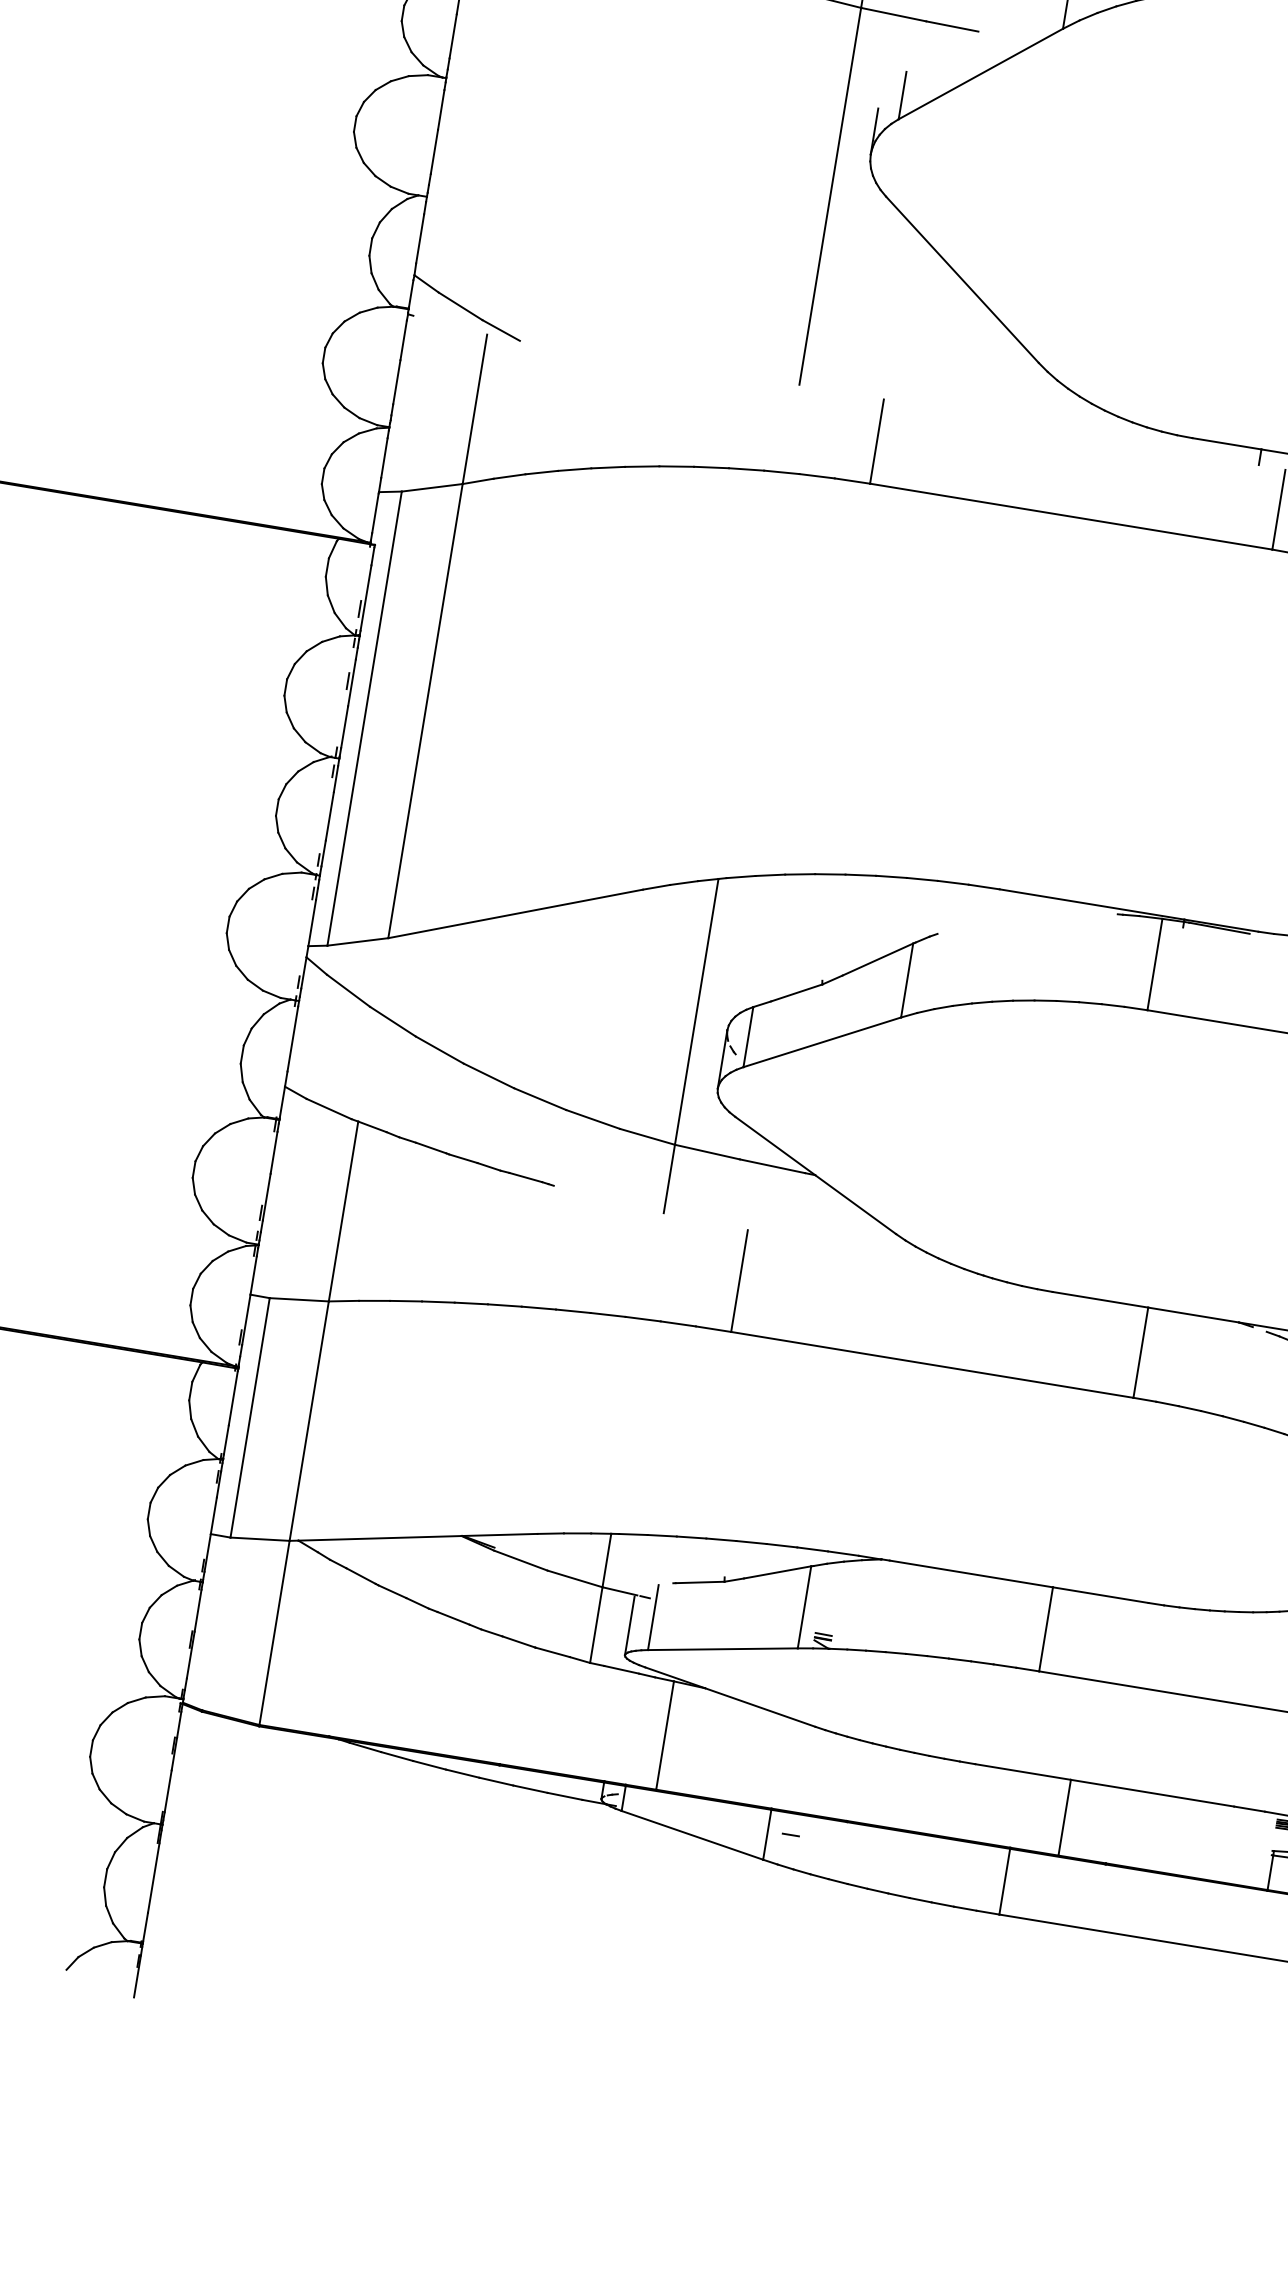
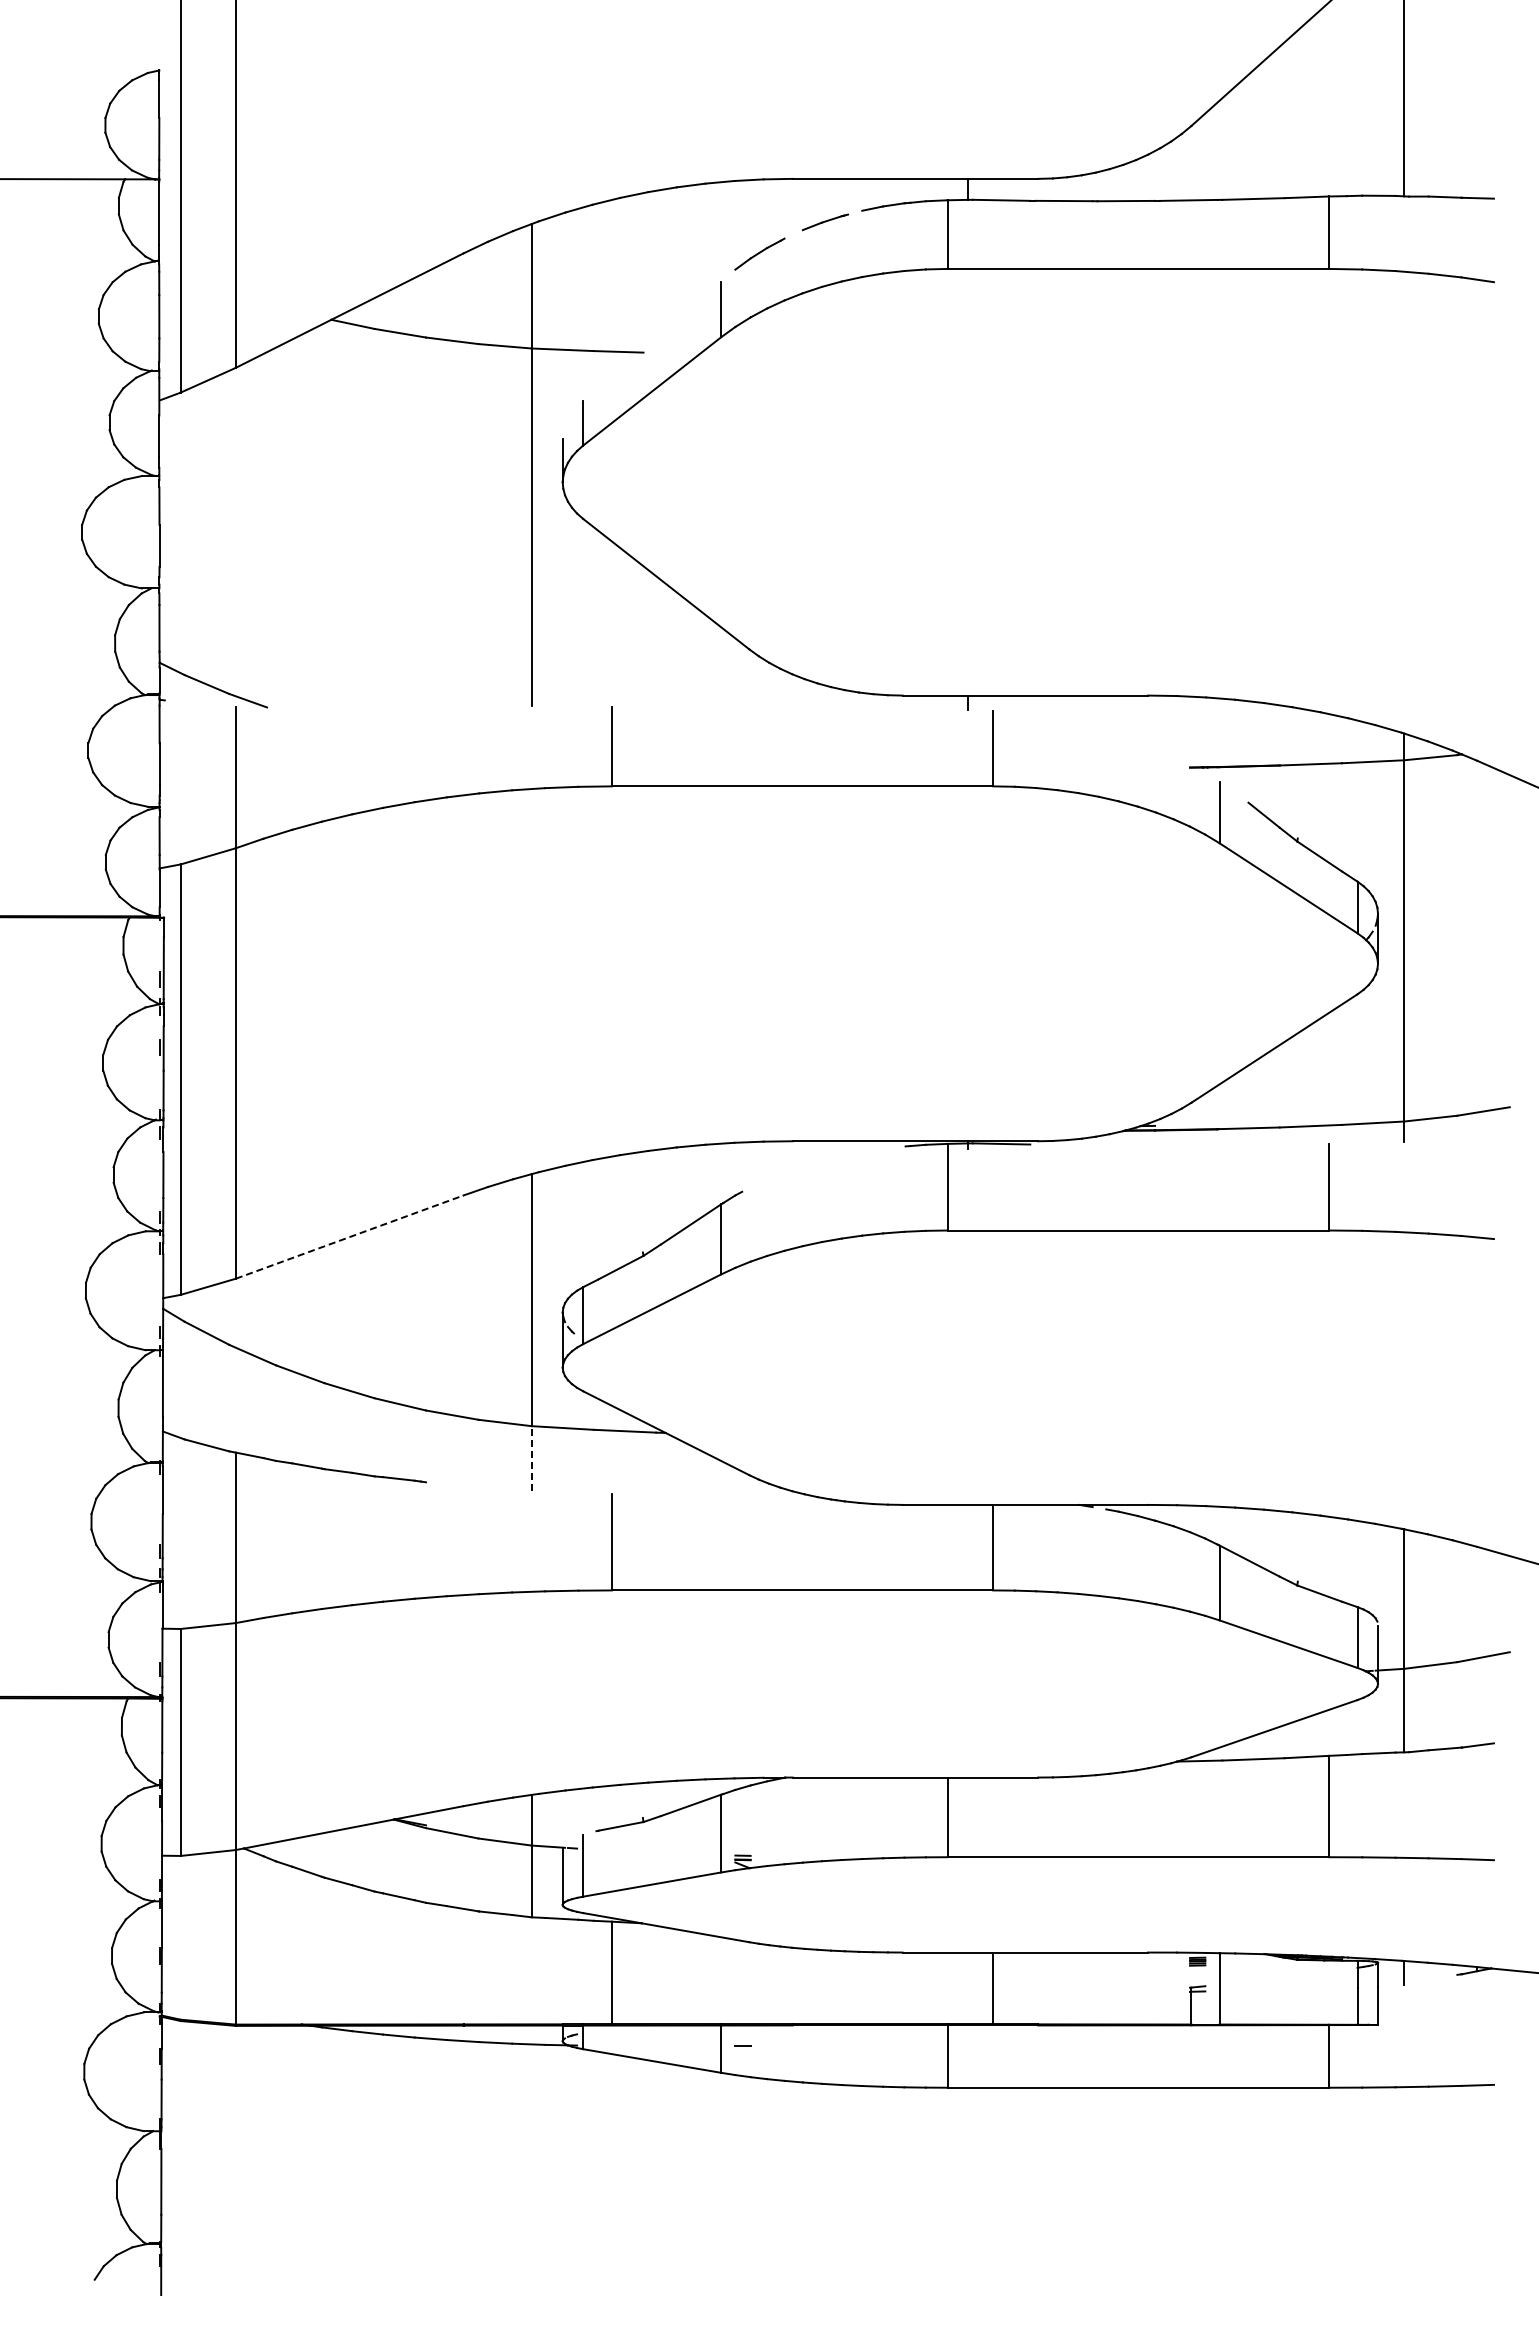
line: (516, 913) -> (350, 1236), solid -> dashed
line: (669, 1178) -> (531, 1458), solid -> dashed

